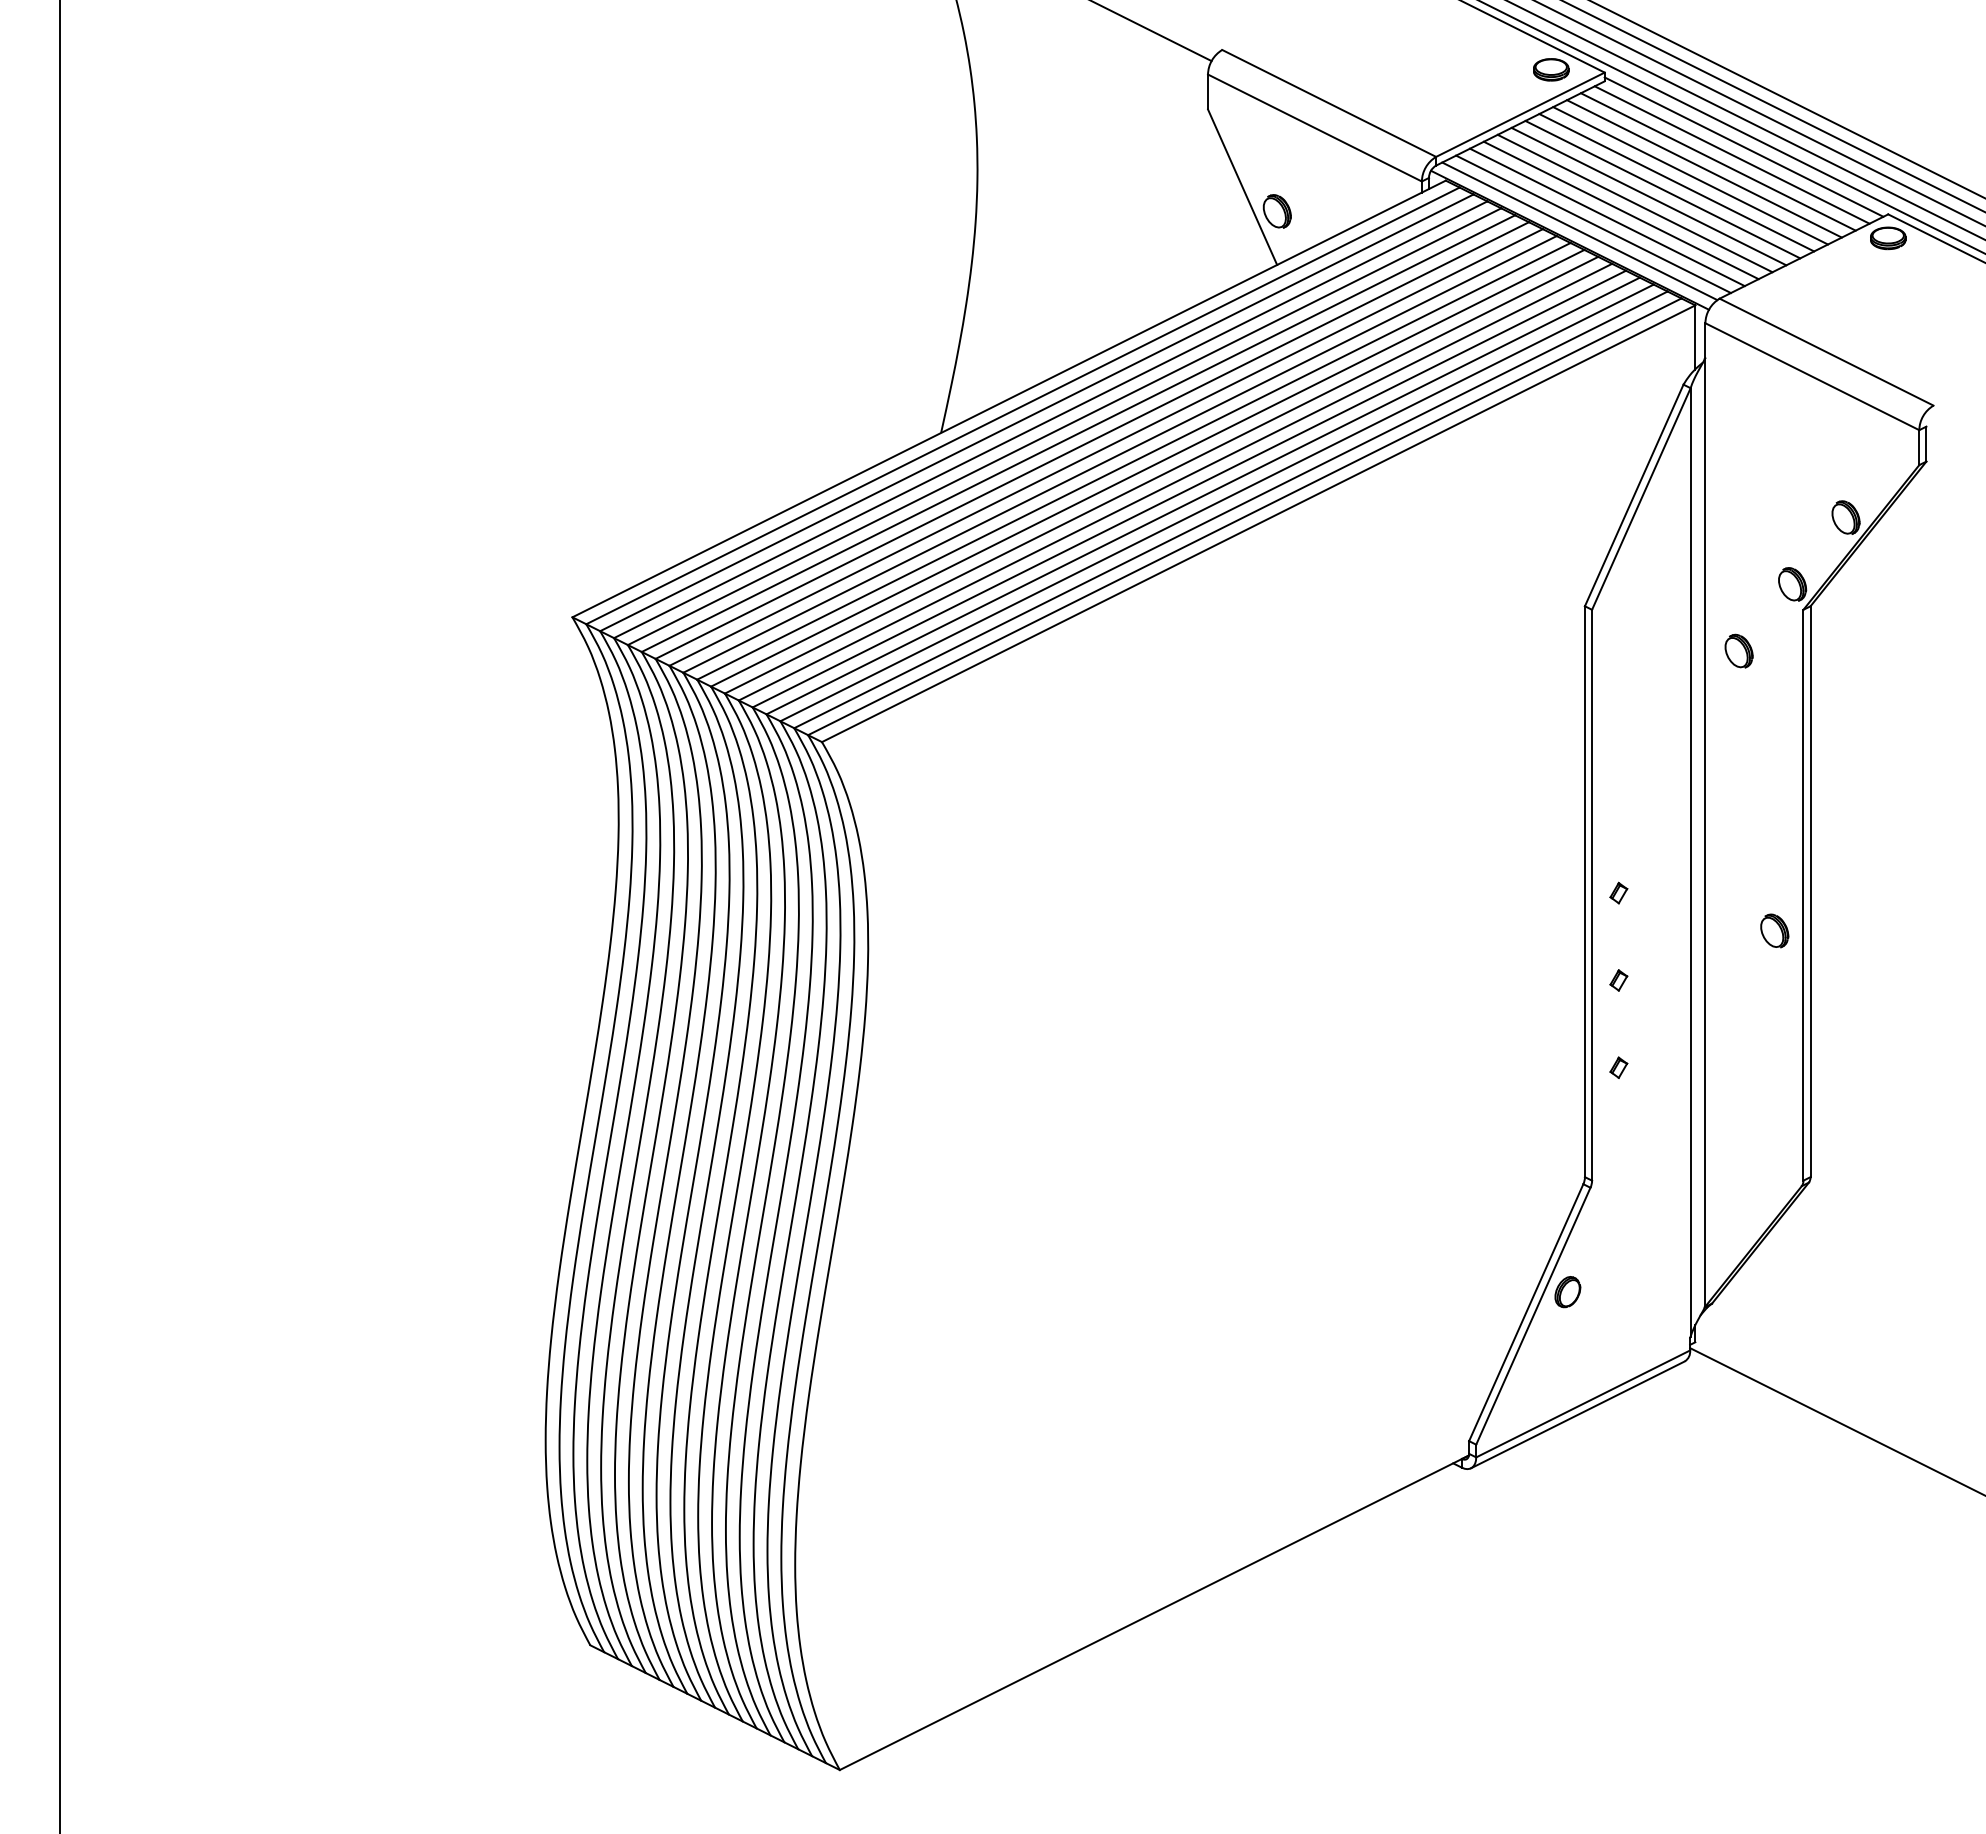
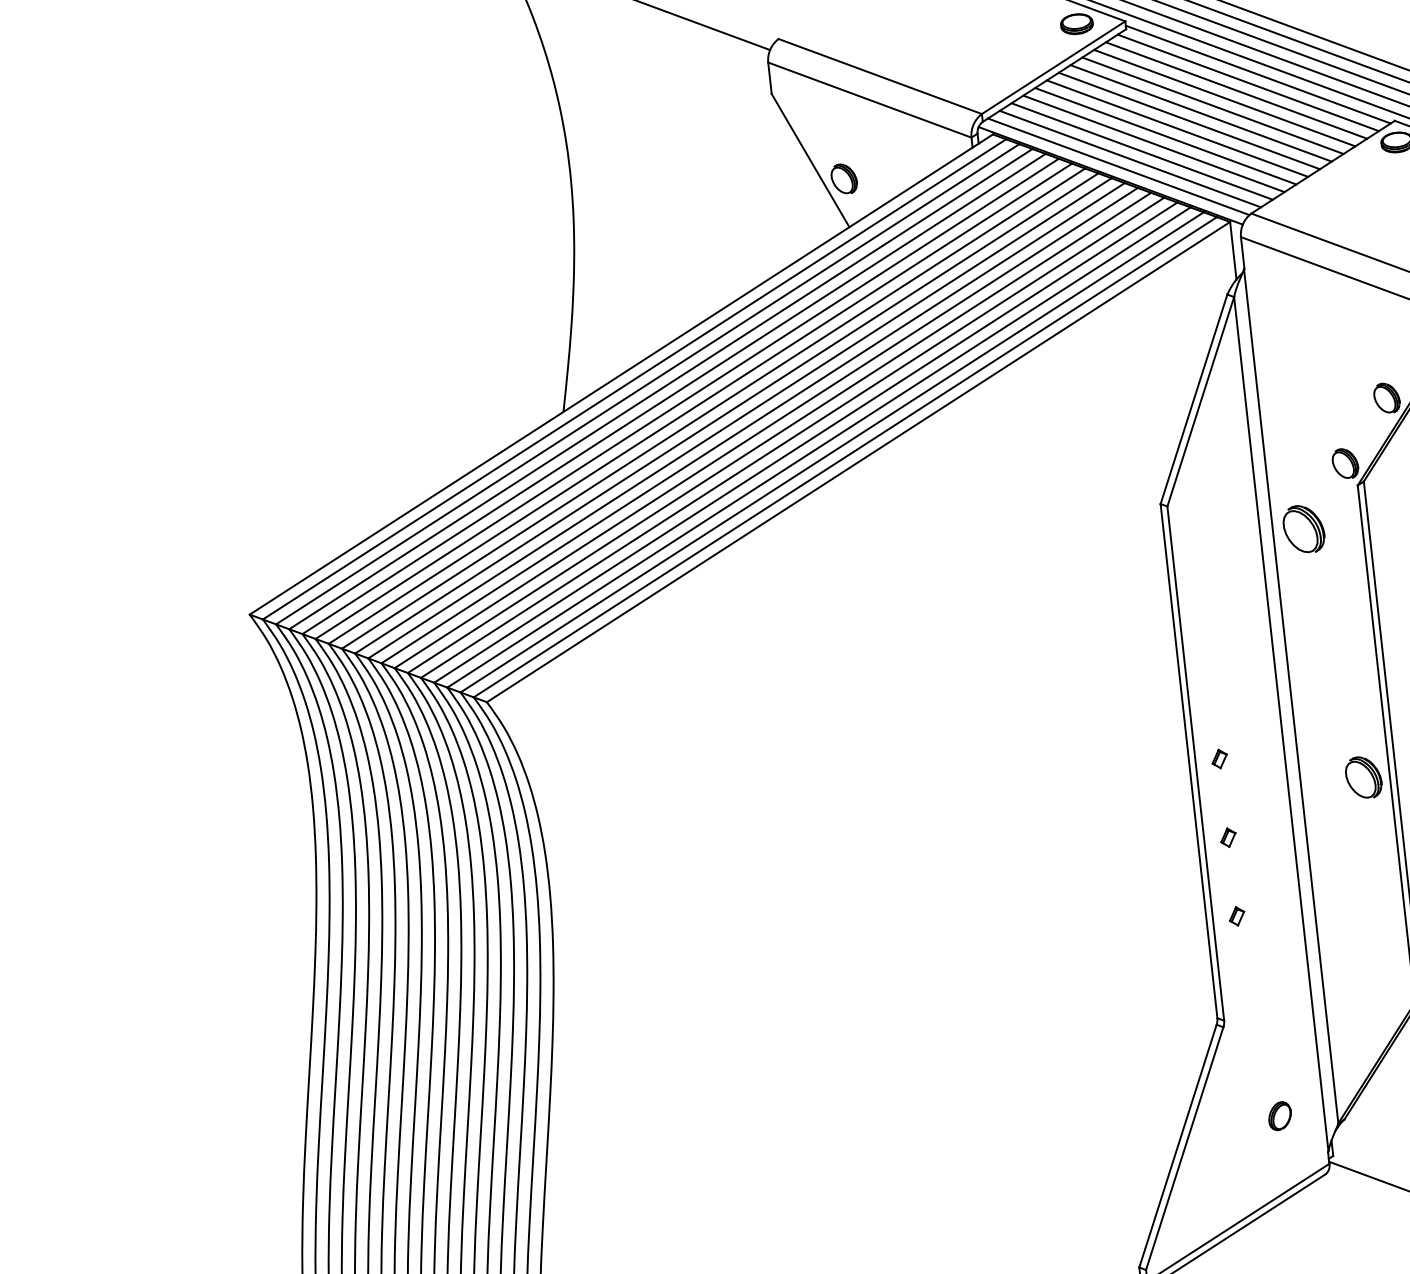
part: (1738, 650) -> (1303, 528), size x1.6
part: (1774, 930) -> (1363, 777), size x1.4
part: (1567, 1292) -> (1279, 1116), moved

